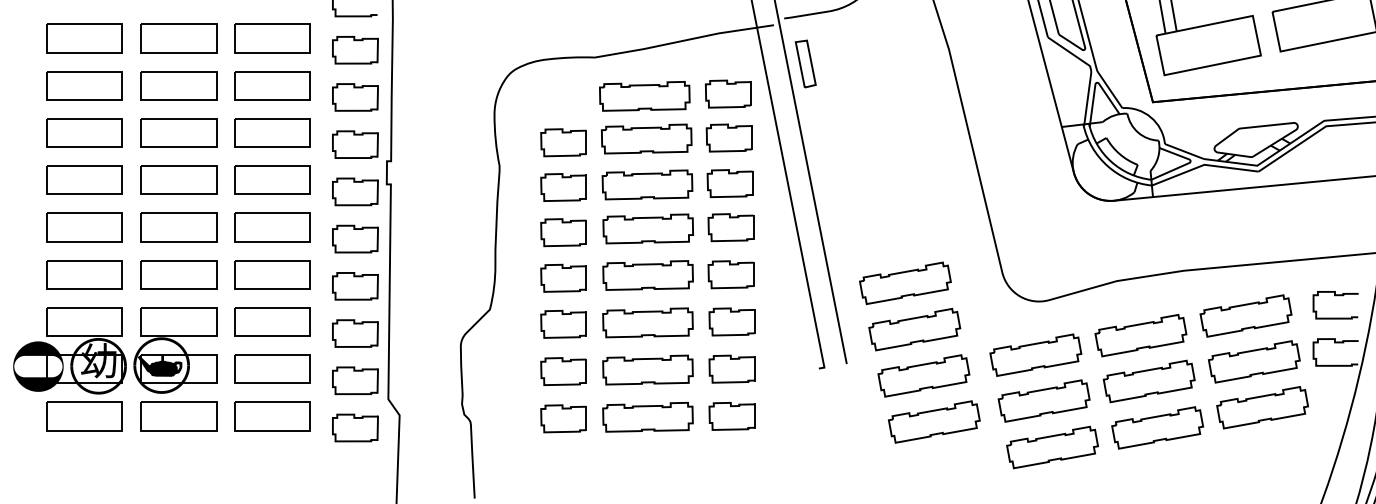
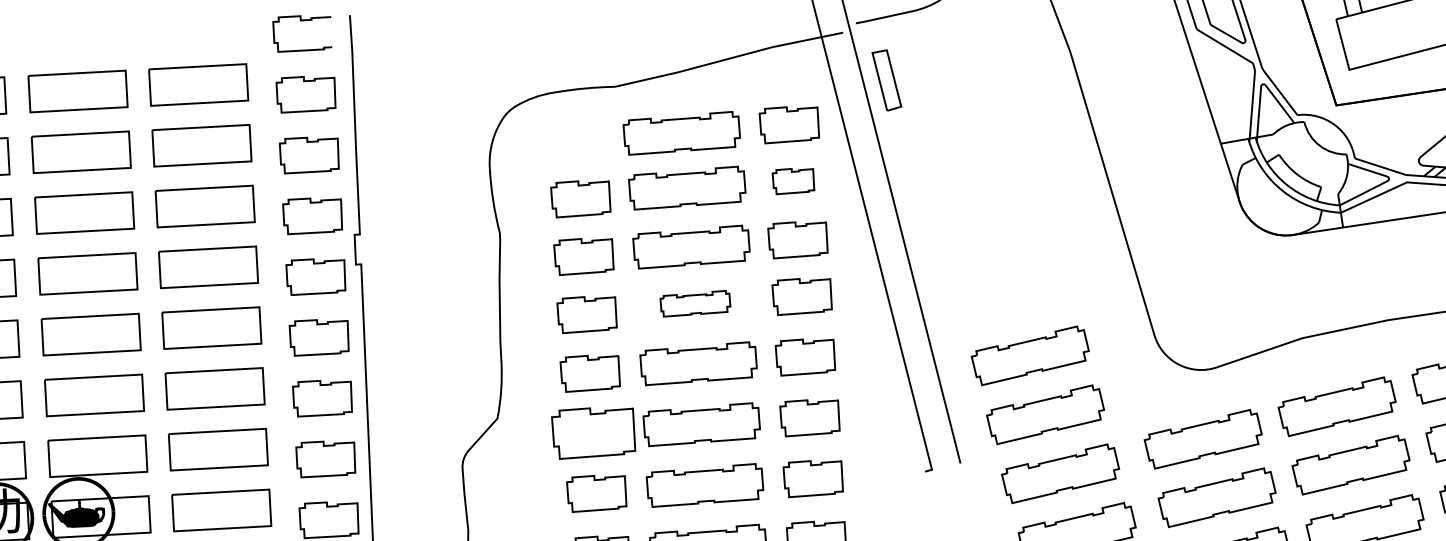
part: (728, 137) -> (792, 180), size x0.7
part: (647, 228) -> (694, 303), size x0.6
part: (563, 323) -> (593, 431), size x1.4

